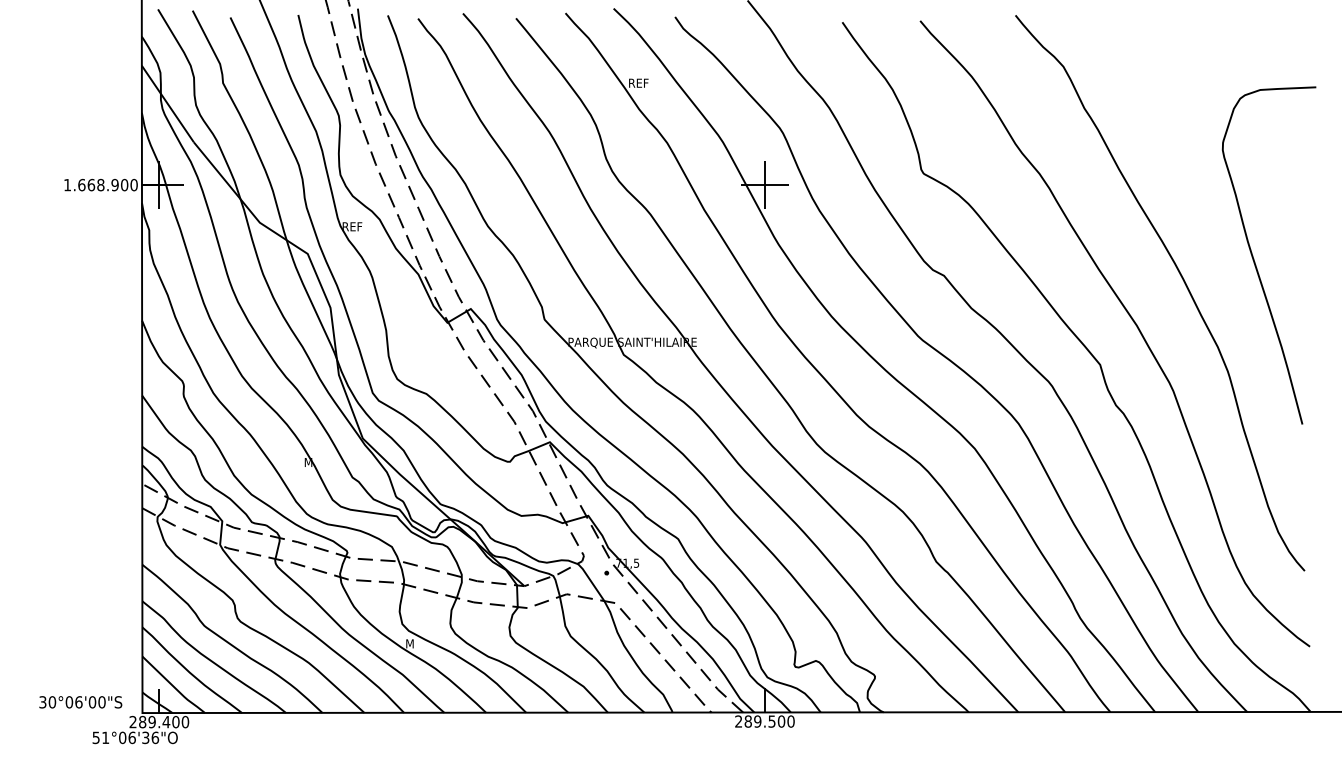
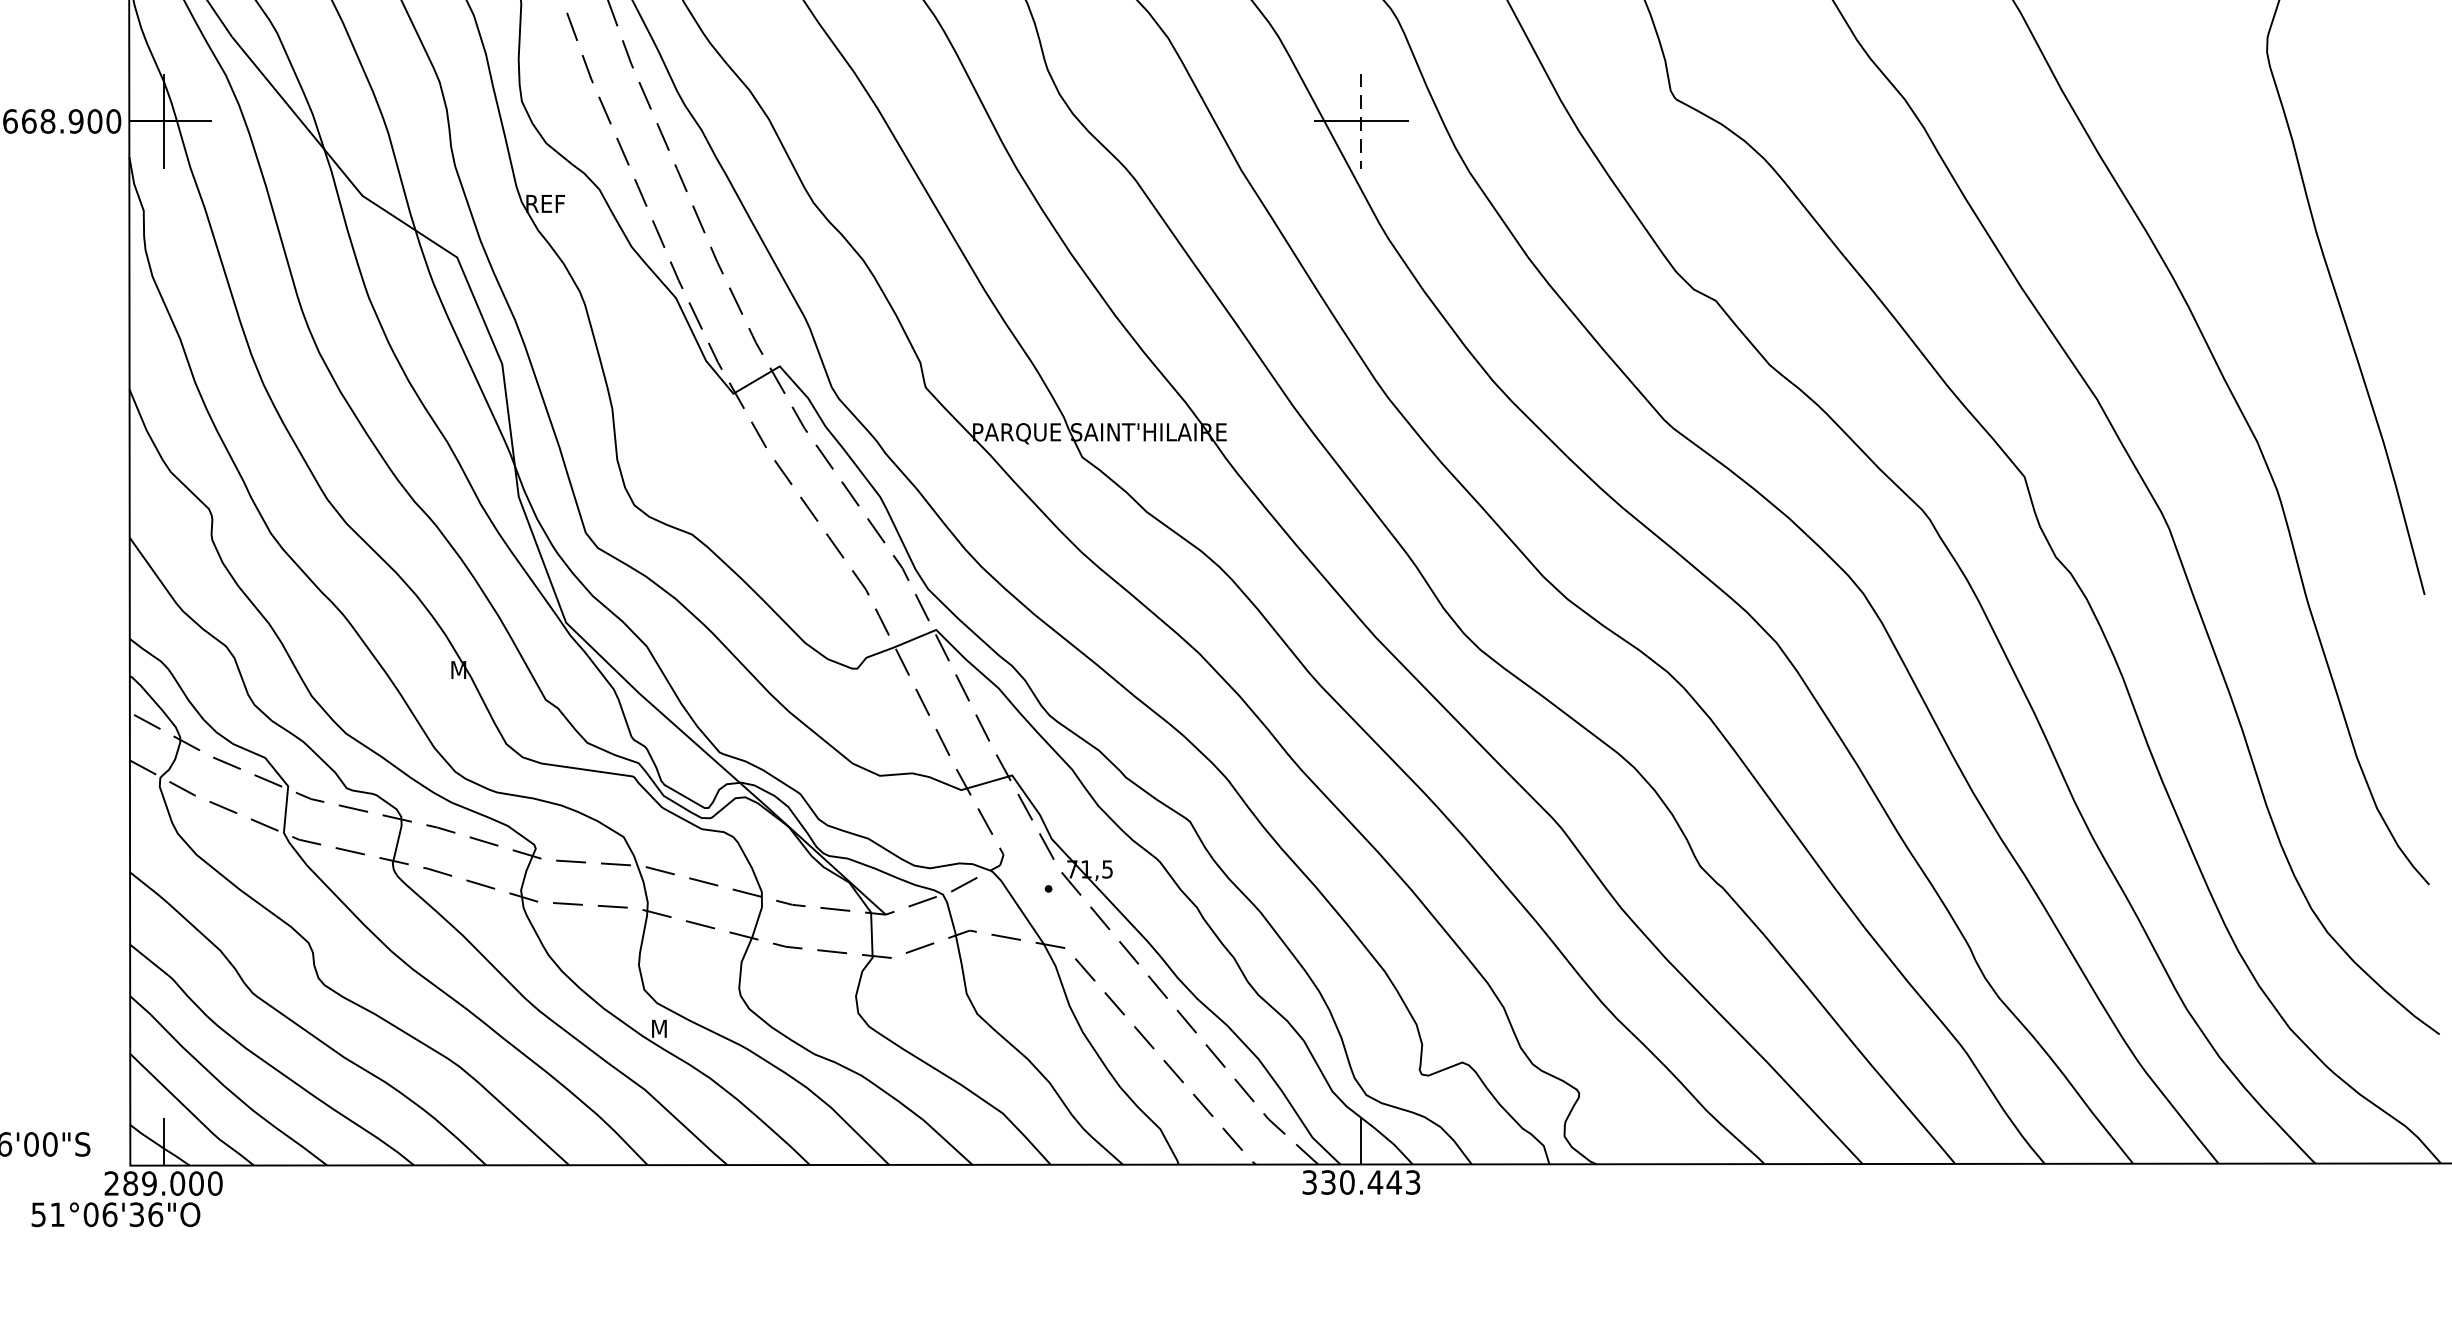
line: (764, 185) -> (1360, 122), solid -> dashed
text: (166, 721) -> (177, 1182), 289.400 -> 289.000
text: (764, 721) -> (1360, 1182), 289.500 -> 330.443

